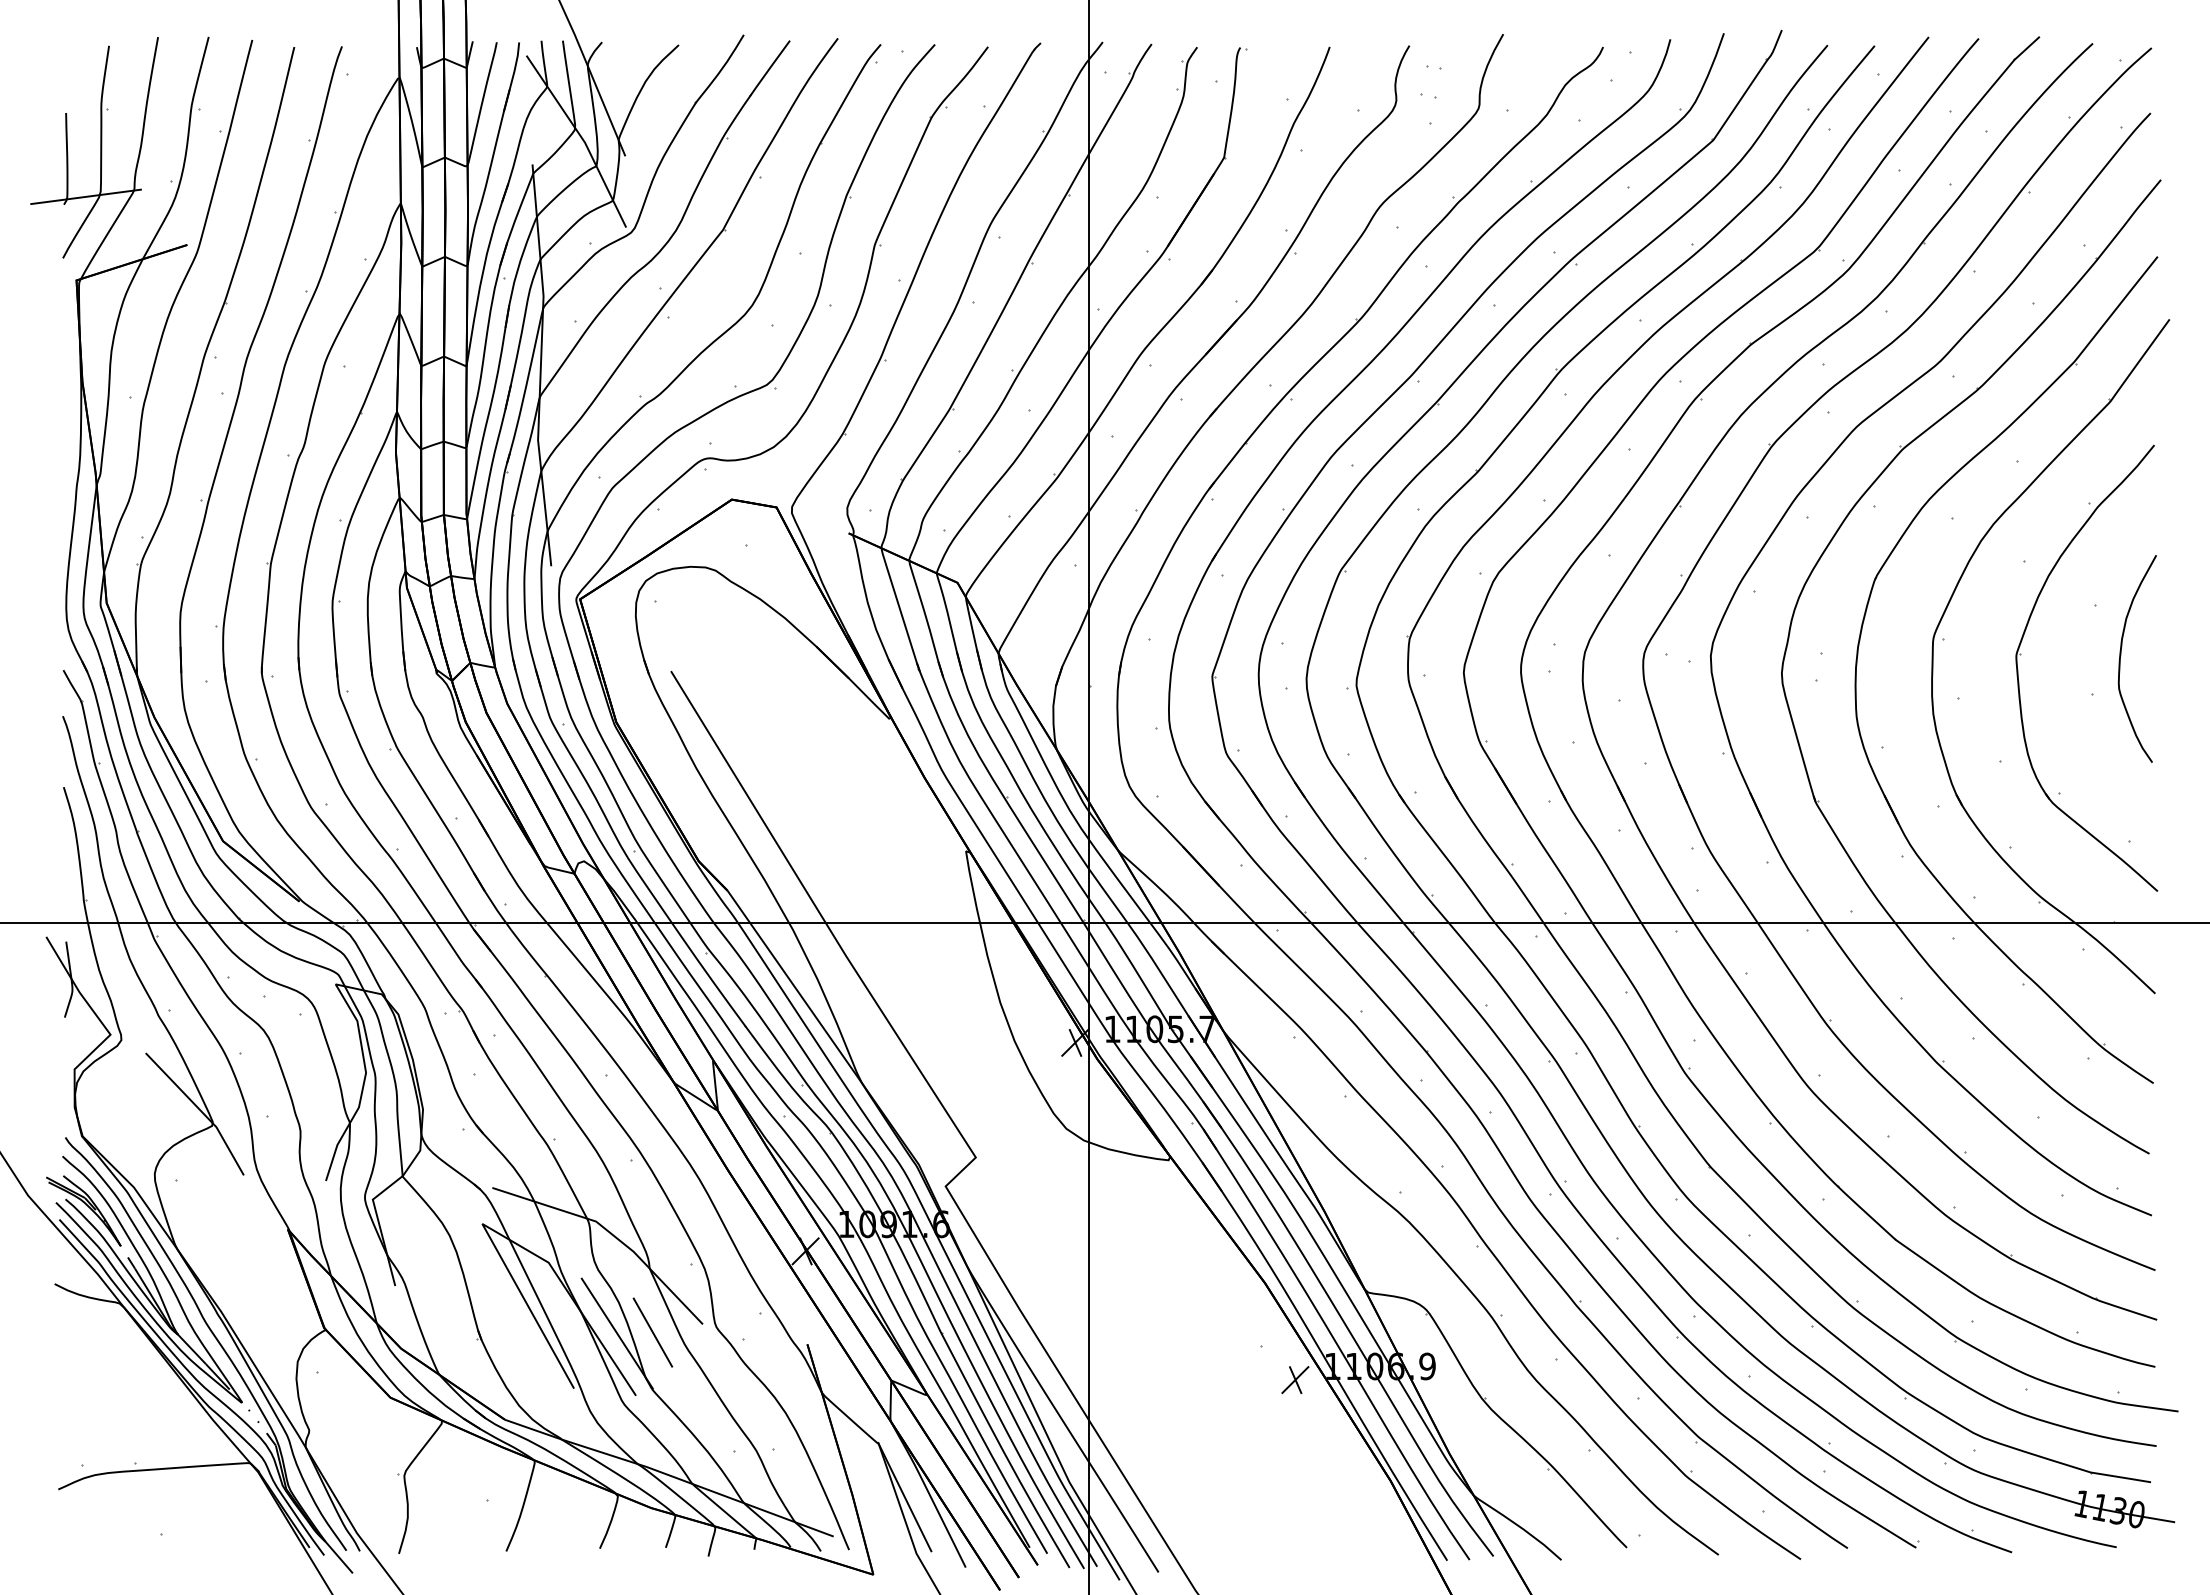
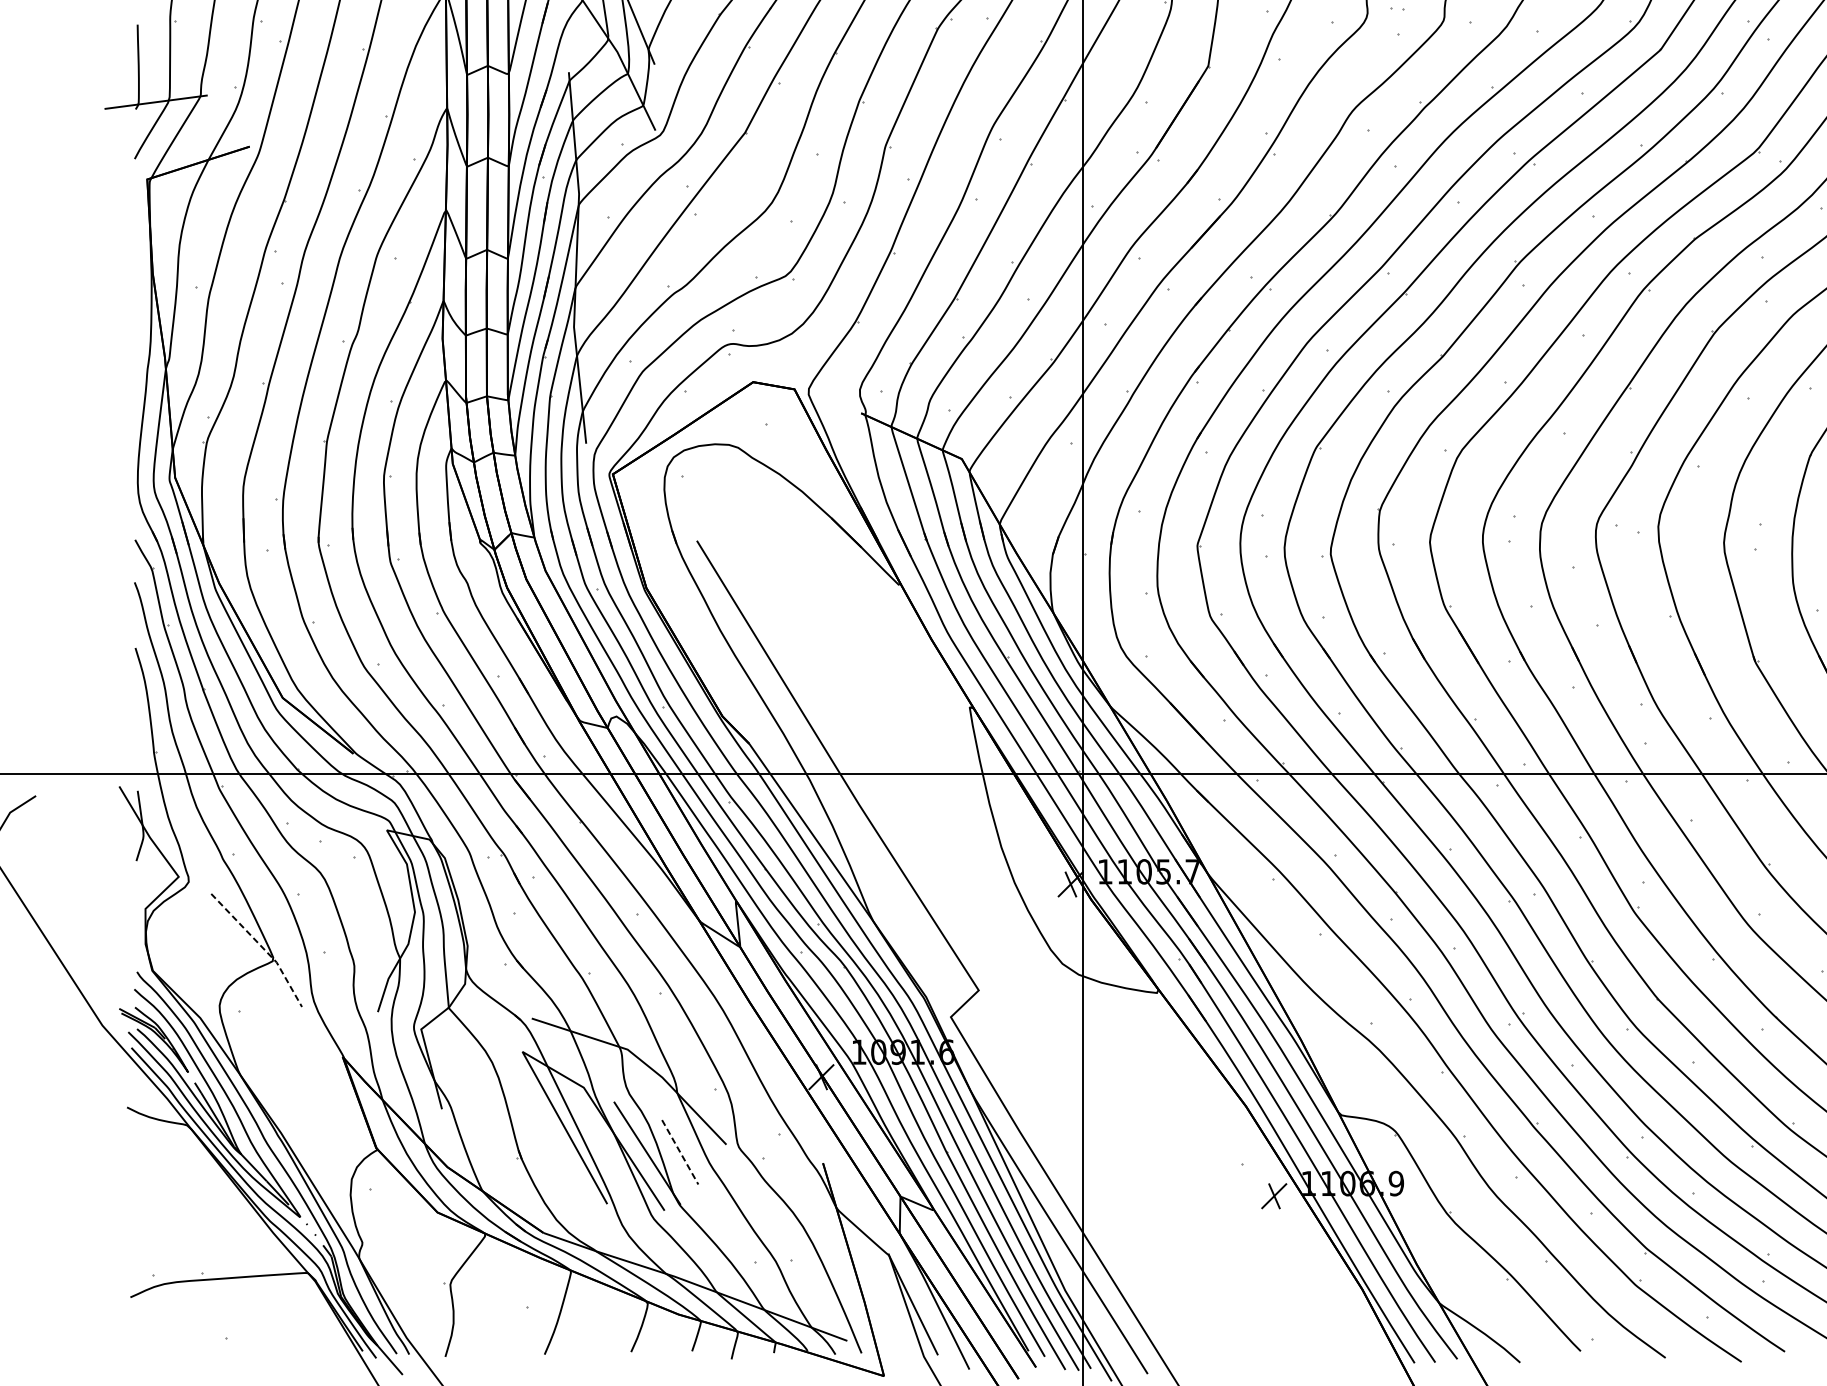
line: (200, 1110) -> (261, 946), solid -> dashed
line: (652, 1332) -> (679, 1152), solid -> dashed

